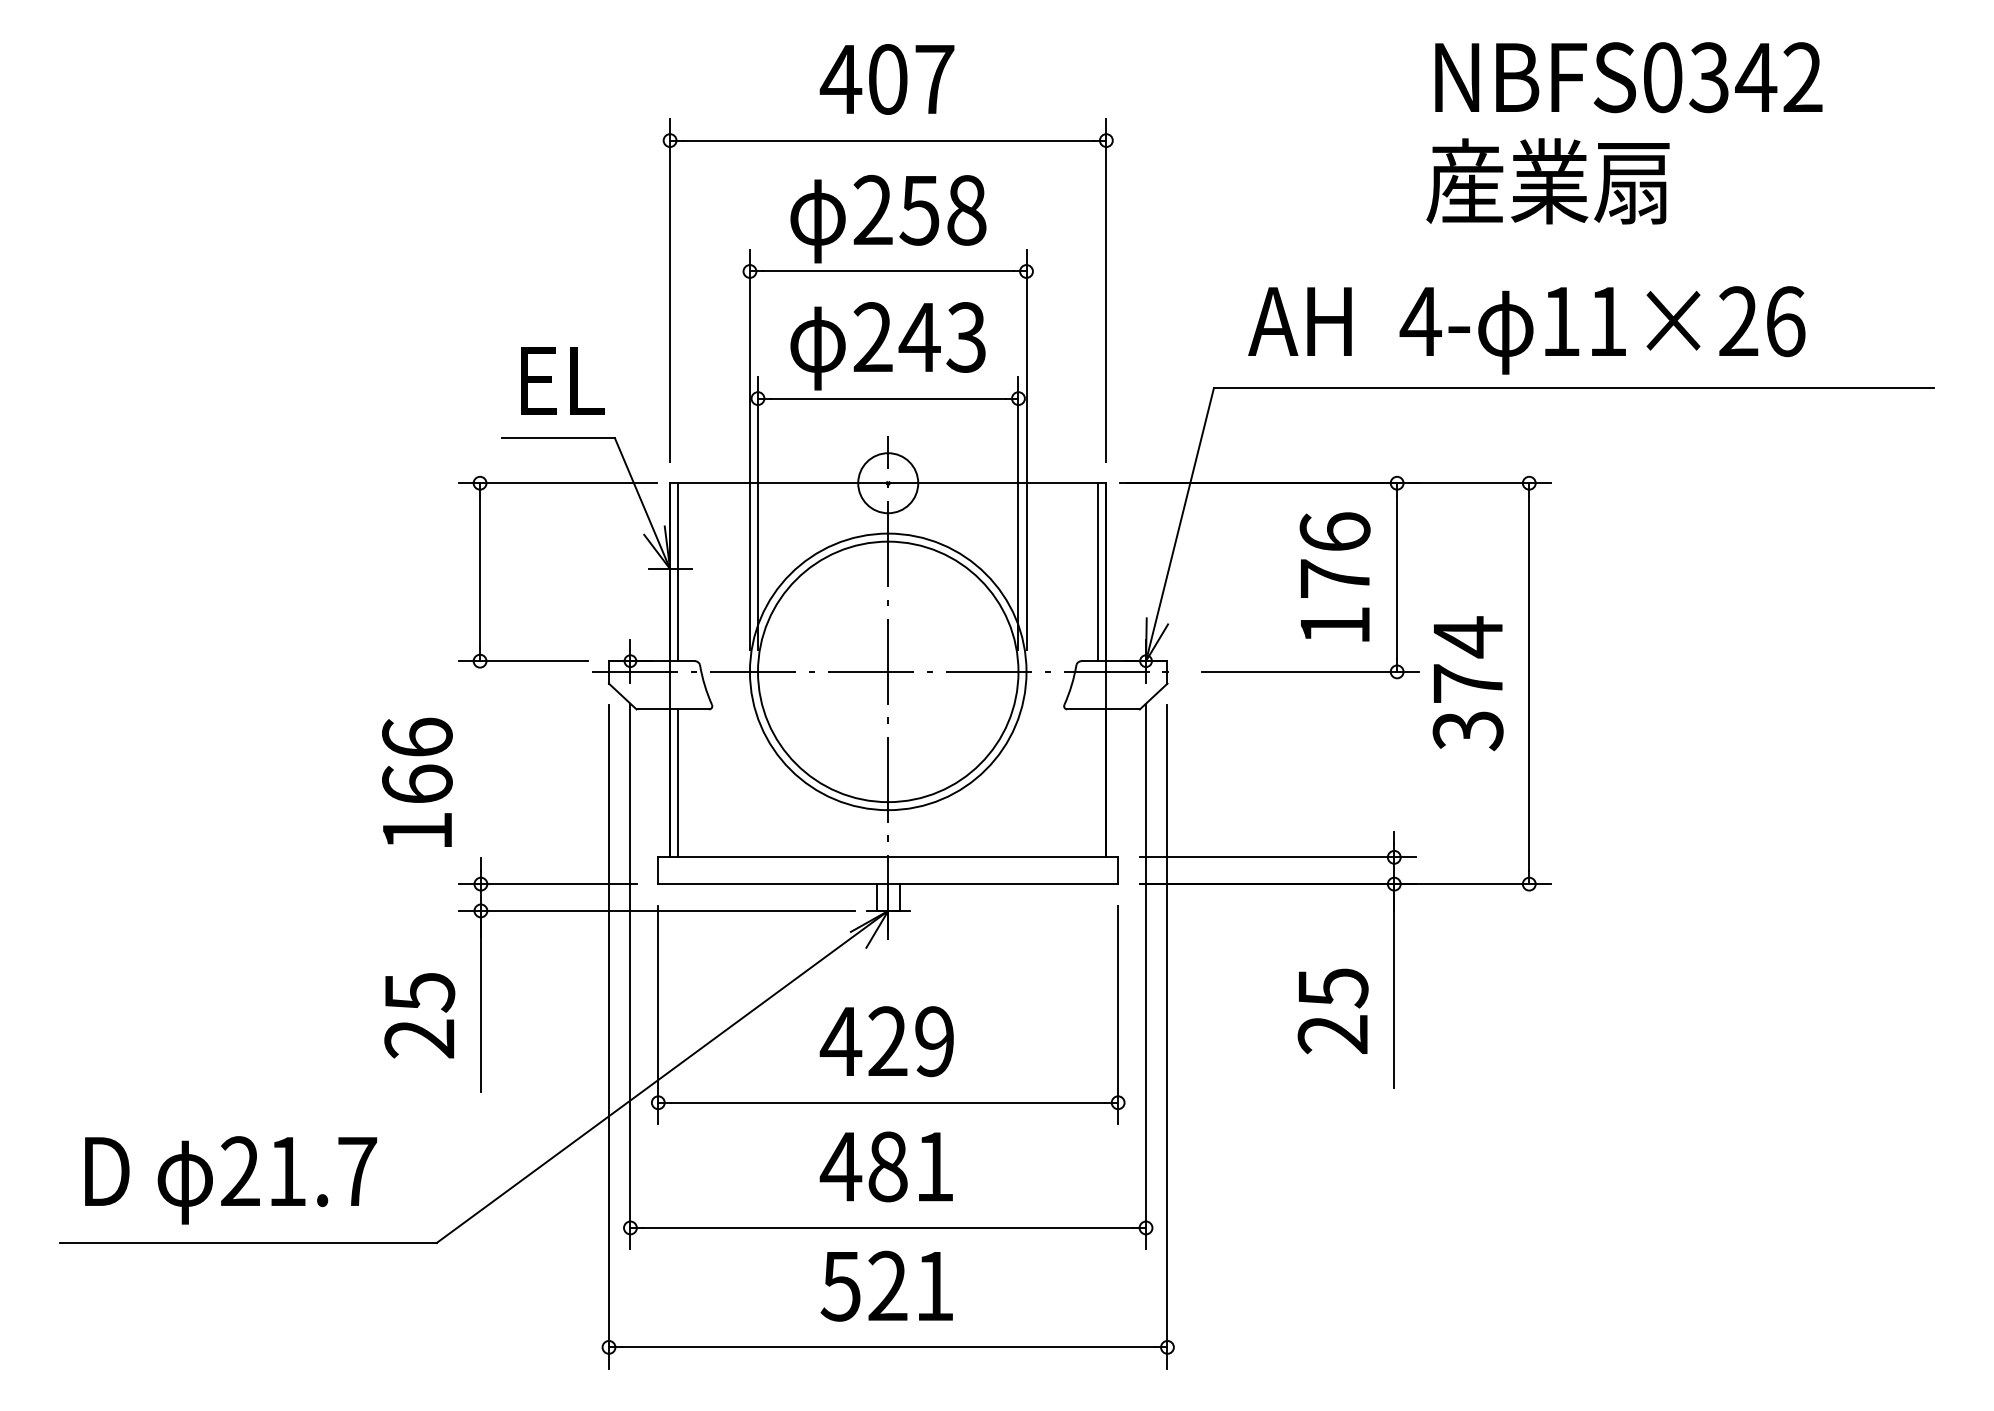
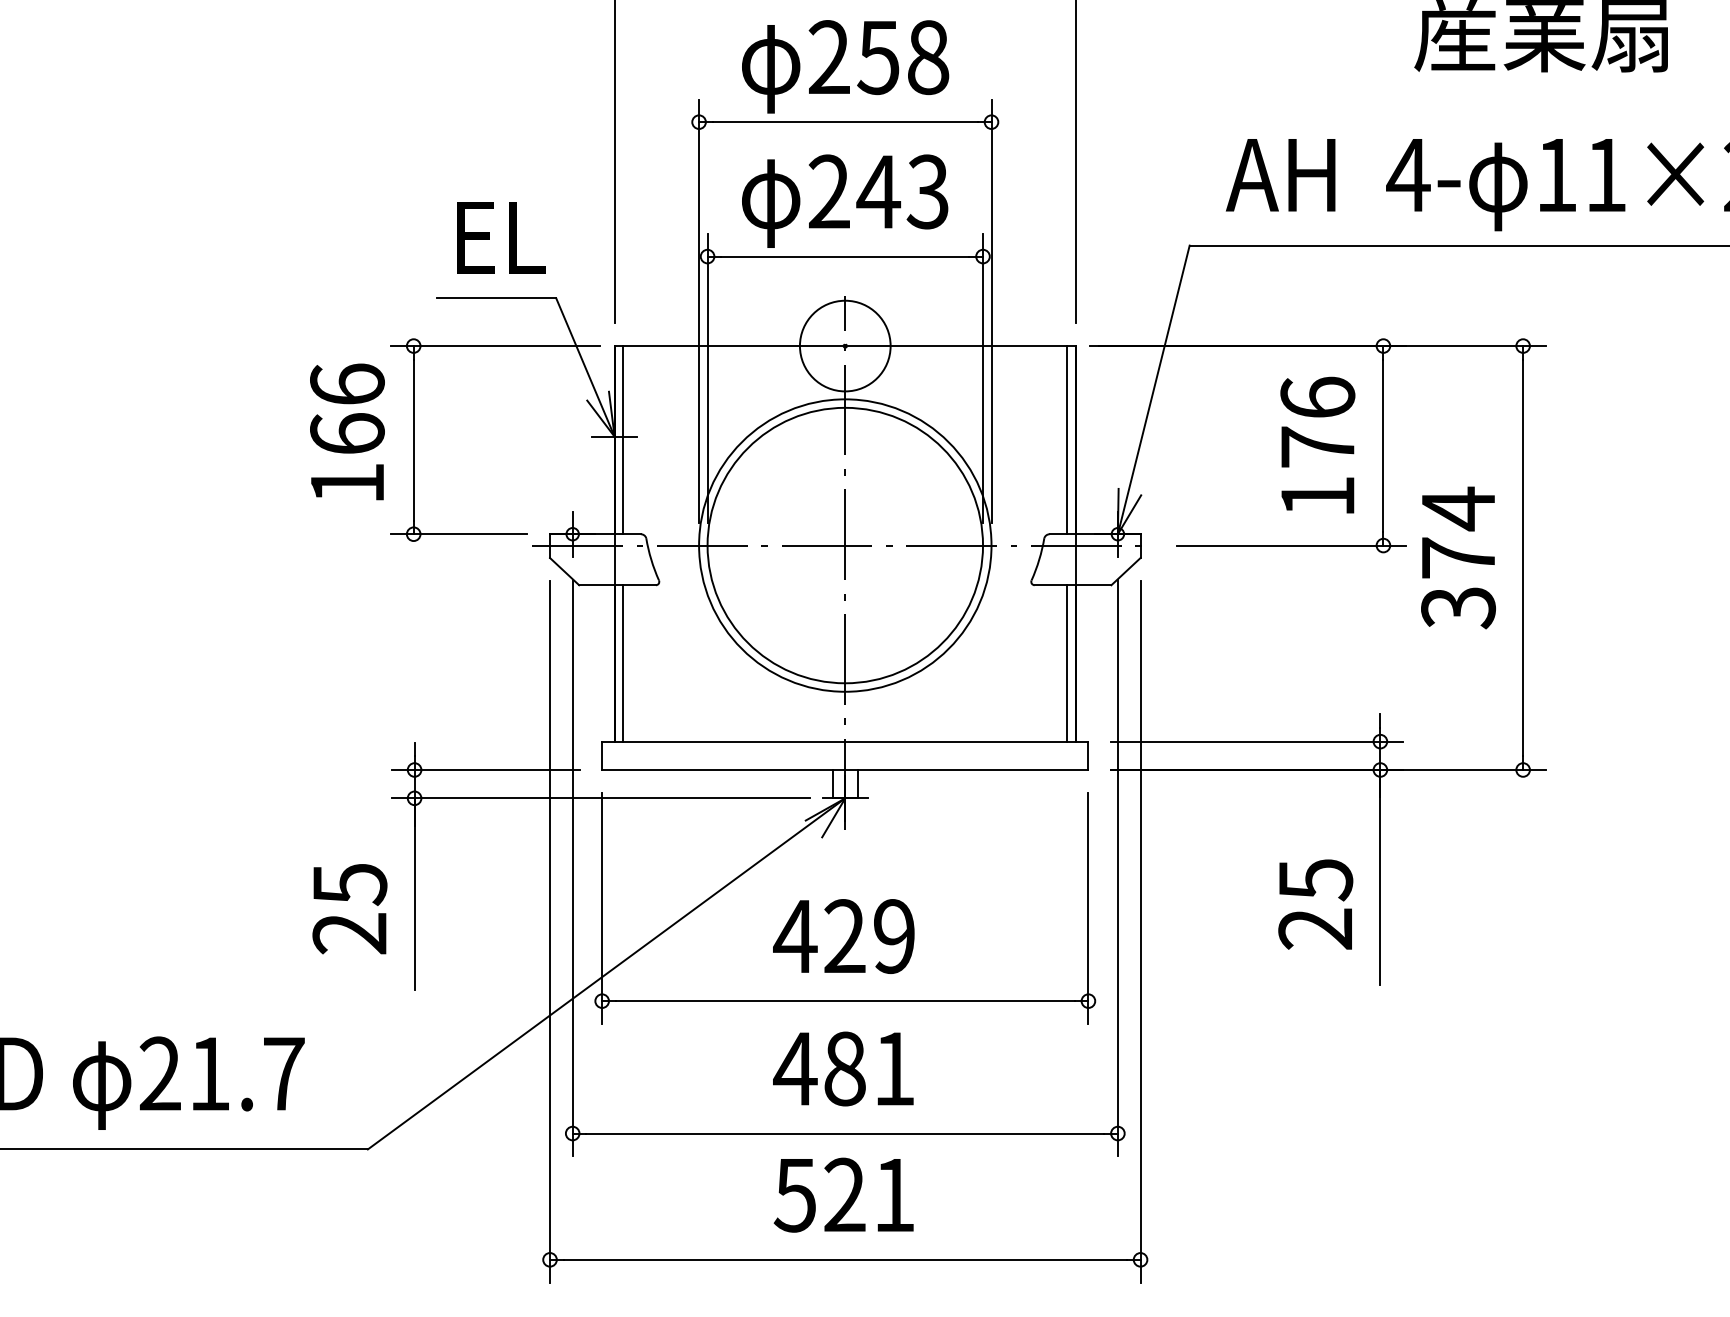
circle: (888, 483) -> (845, 346), size x1.43
text: (417, 781) -> (347, 430), moved
line: (1098, 783) -> (1067, 663), added

